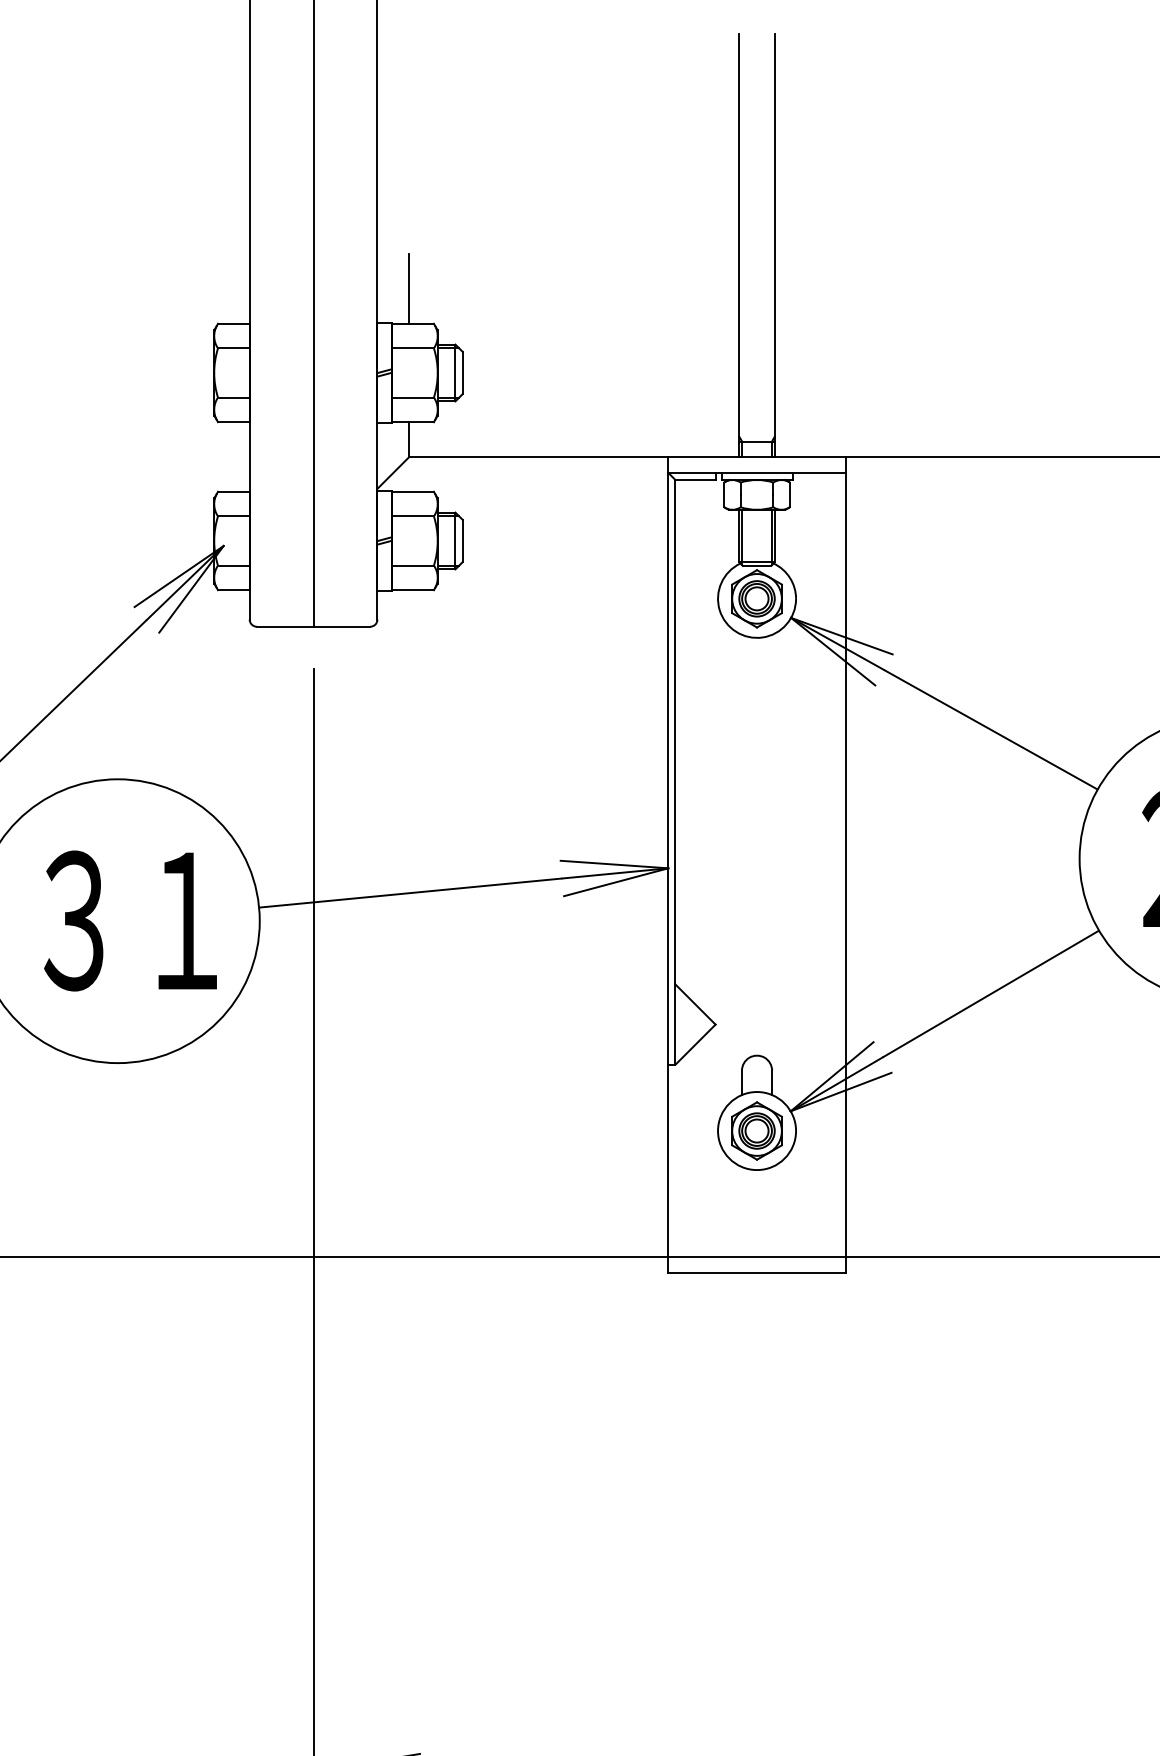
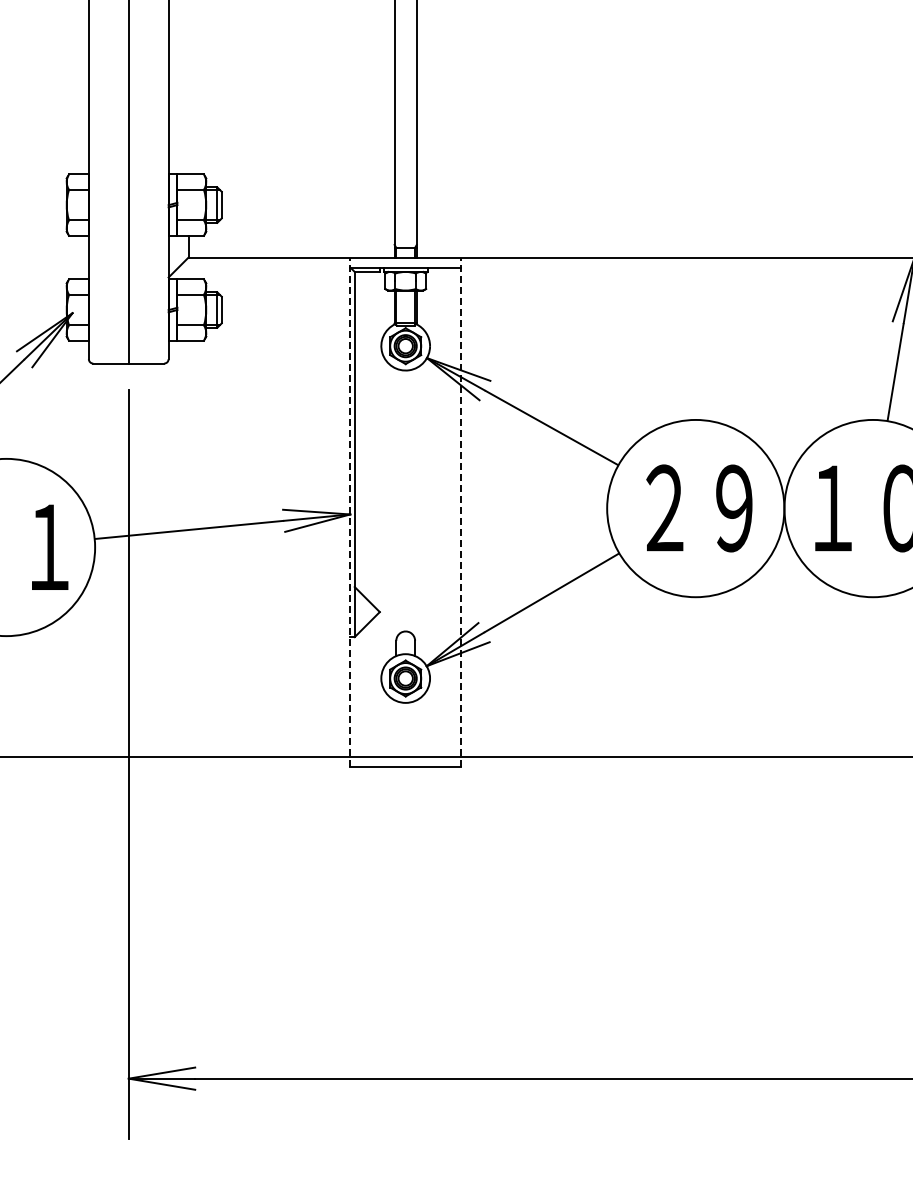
line: (409, 288) -> (188, 152), removed
line: (668, 865) -> (350, 512), solid -> dashed
line: (846, 865) -> (461, 512), solid -> dashed

